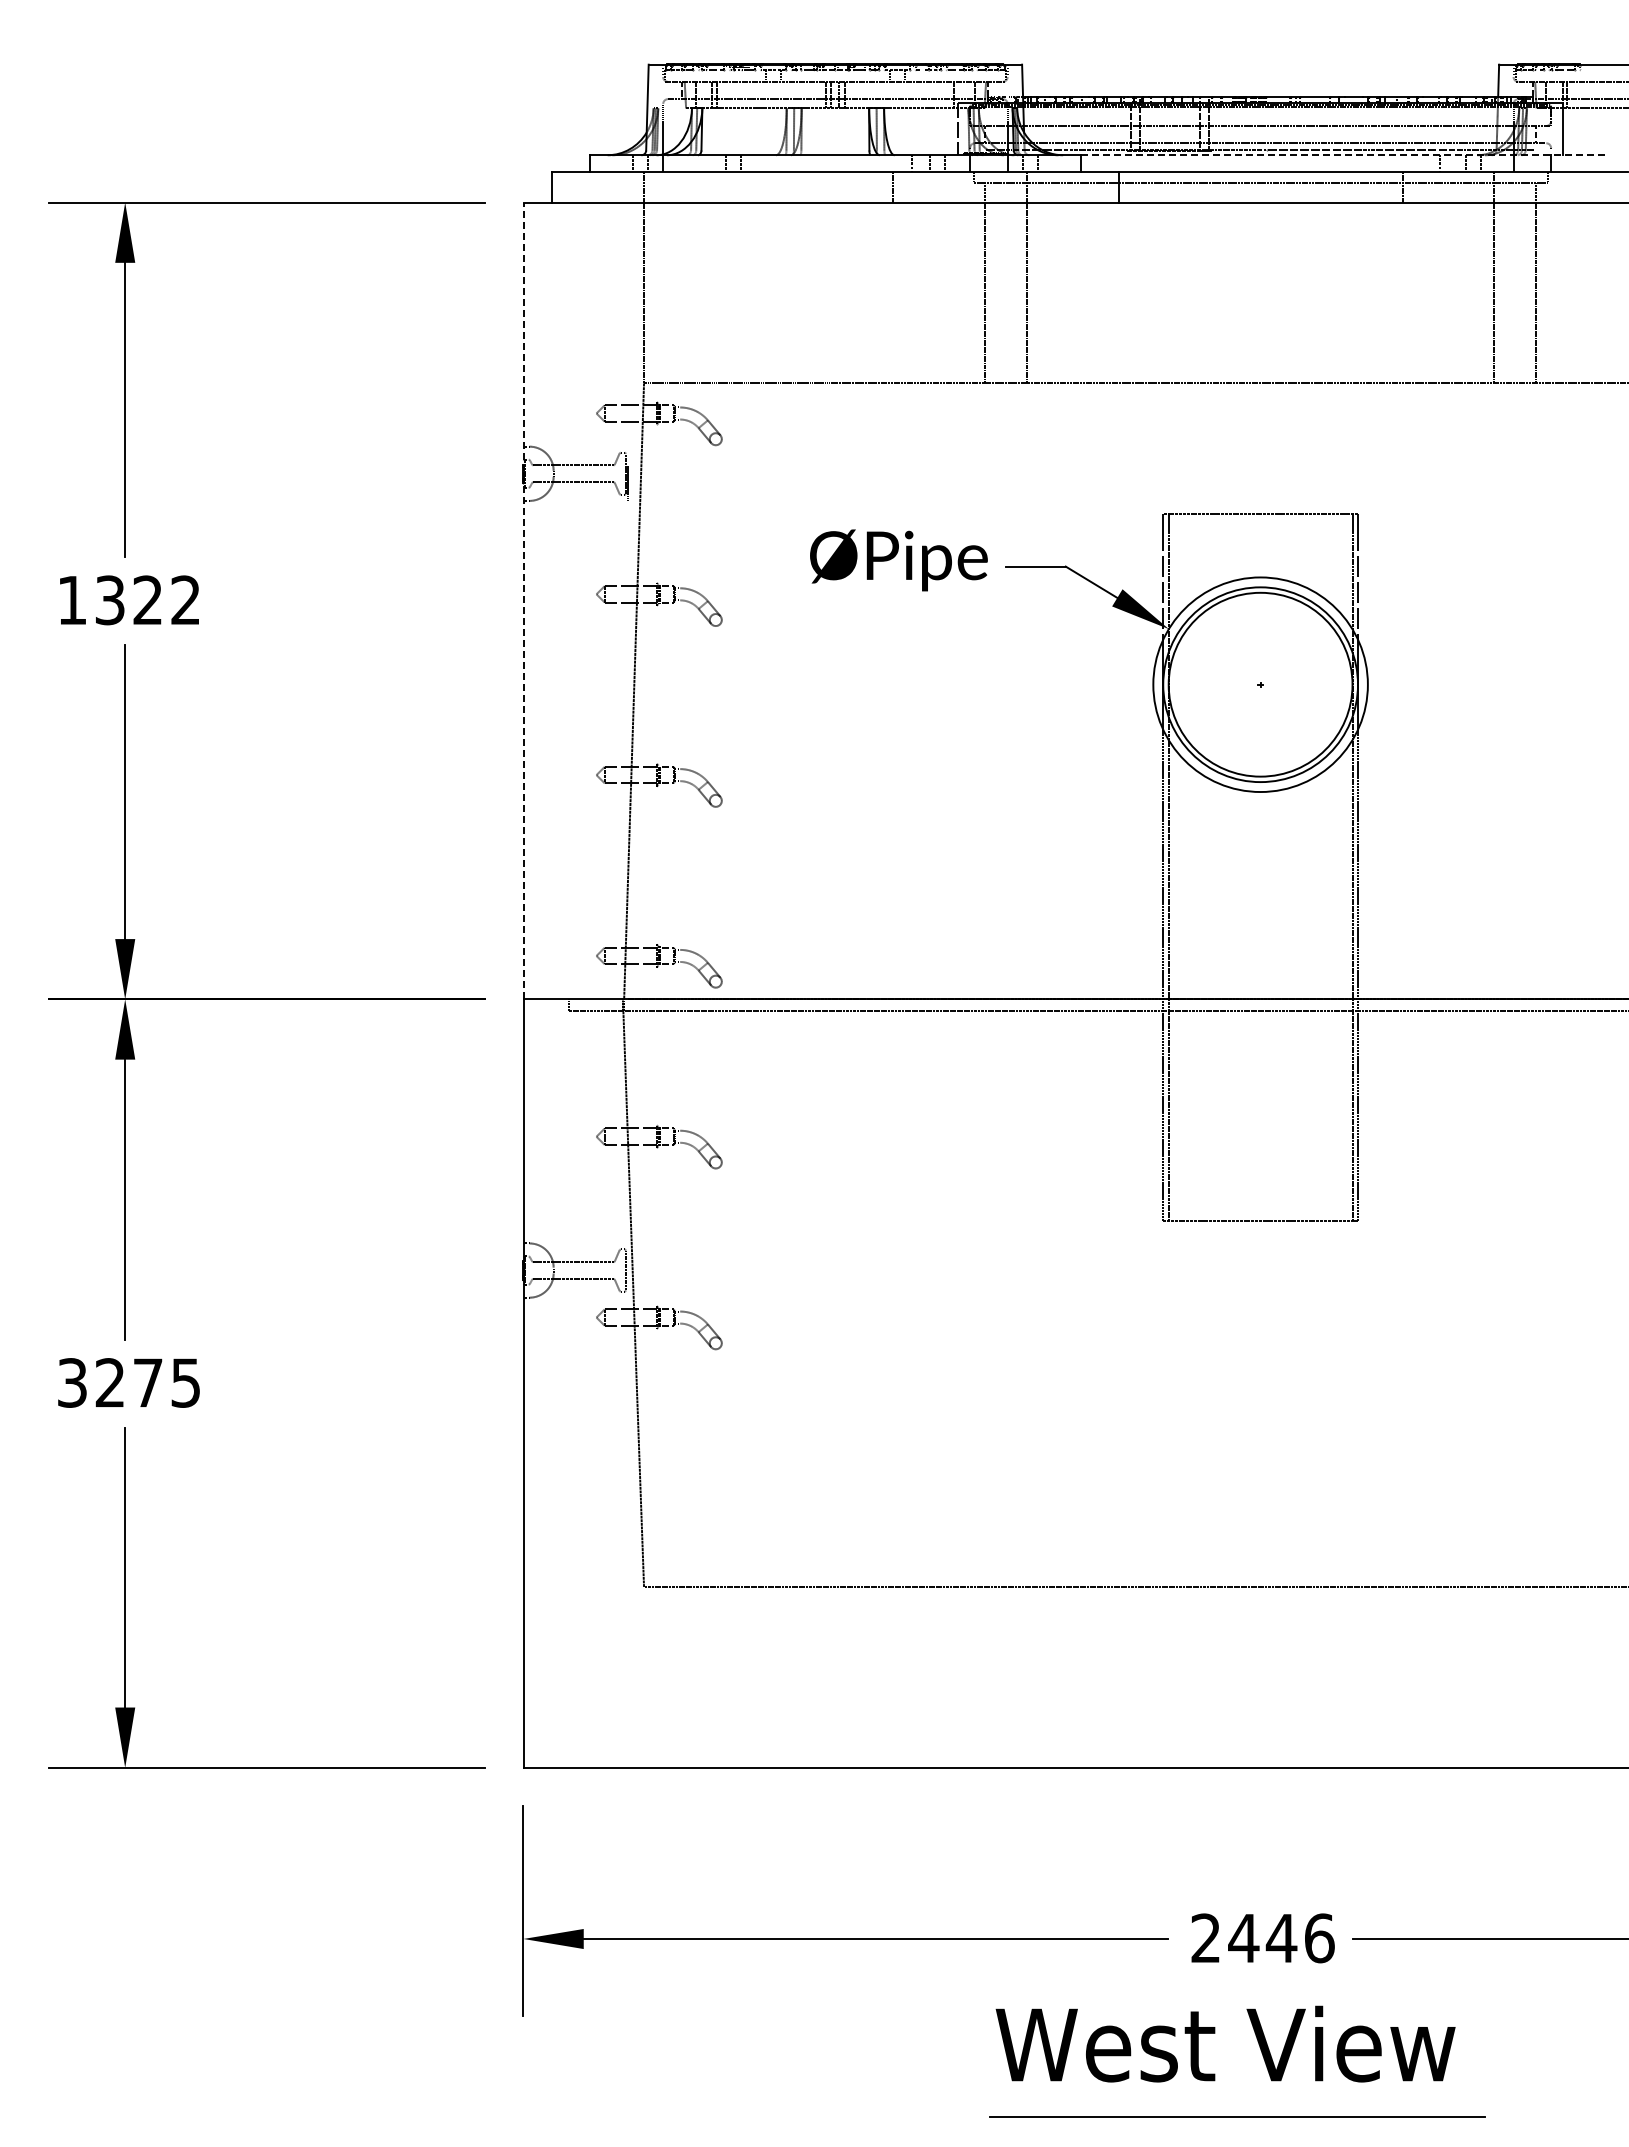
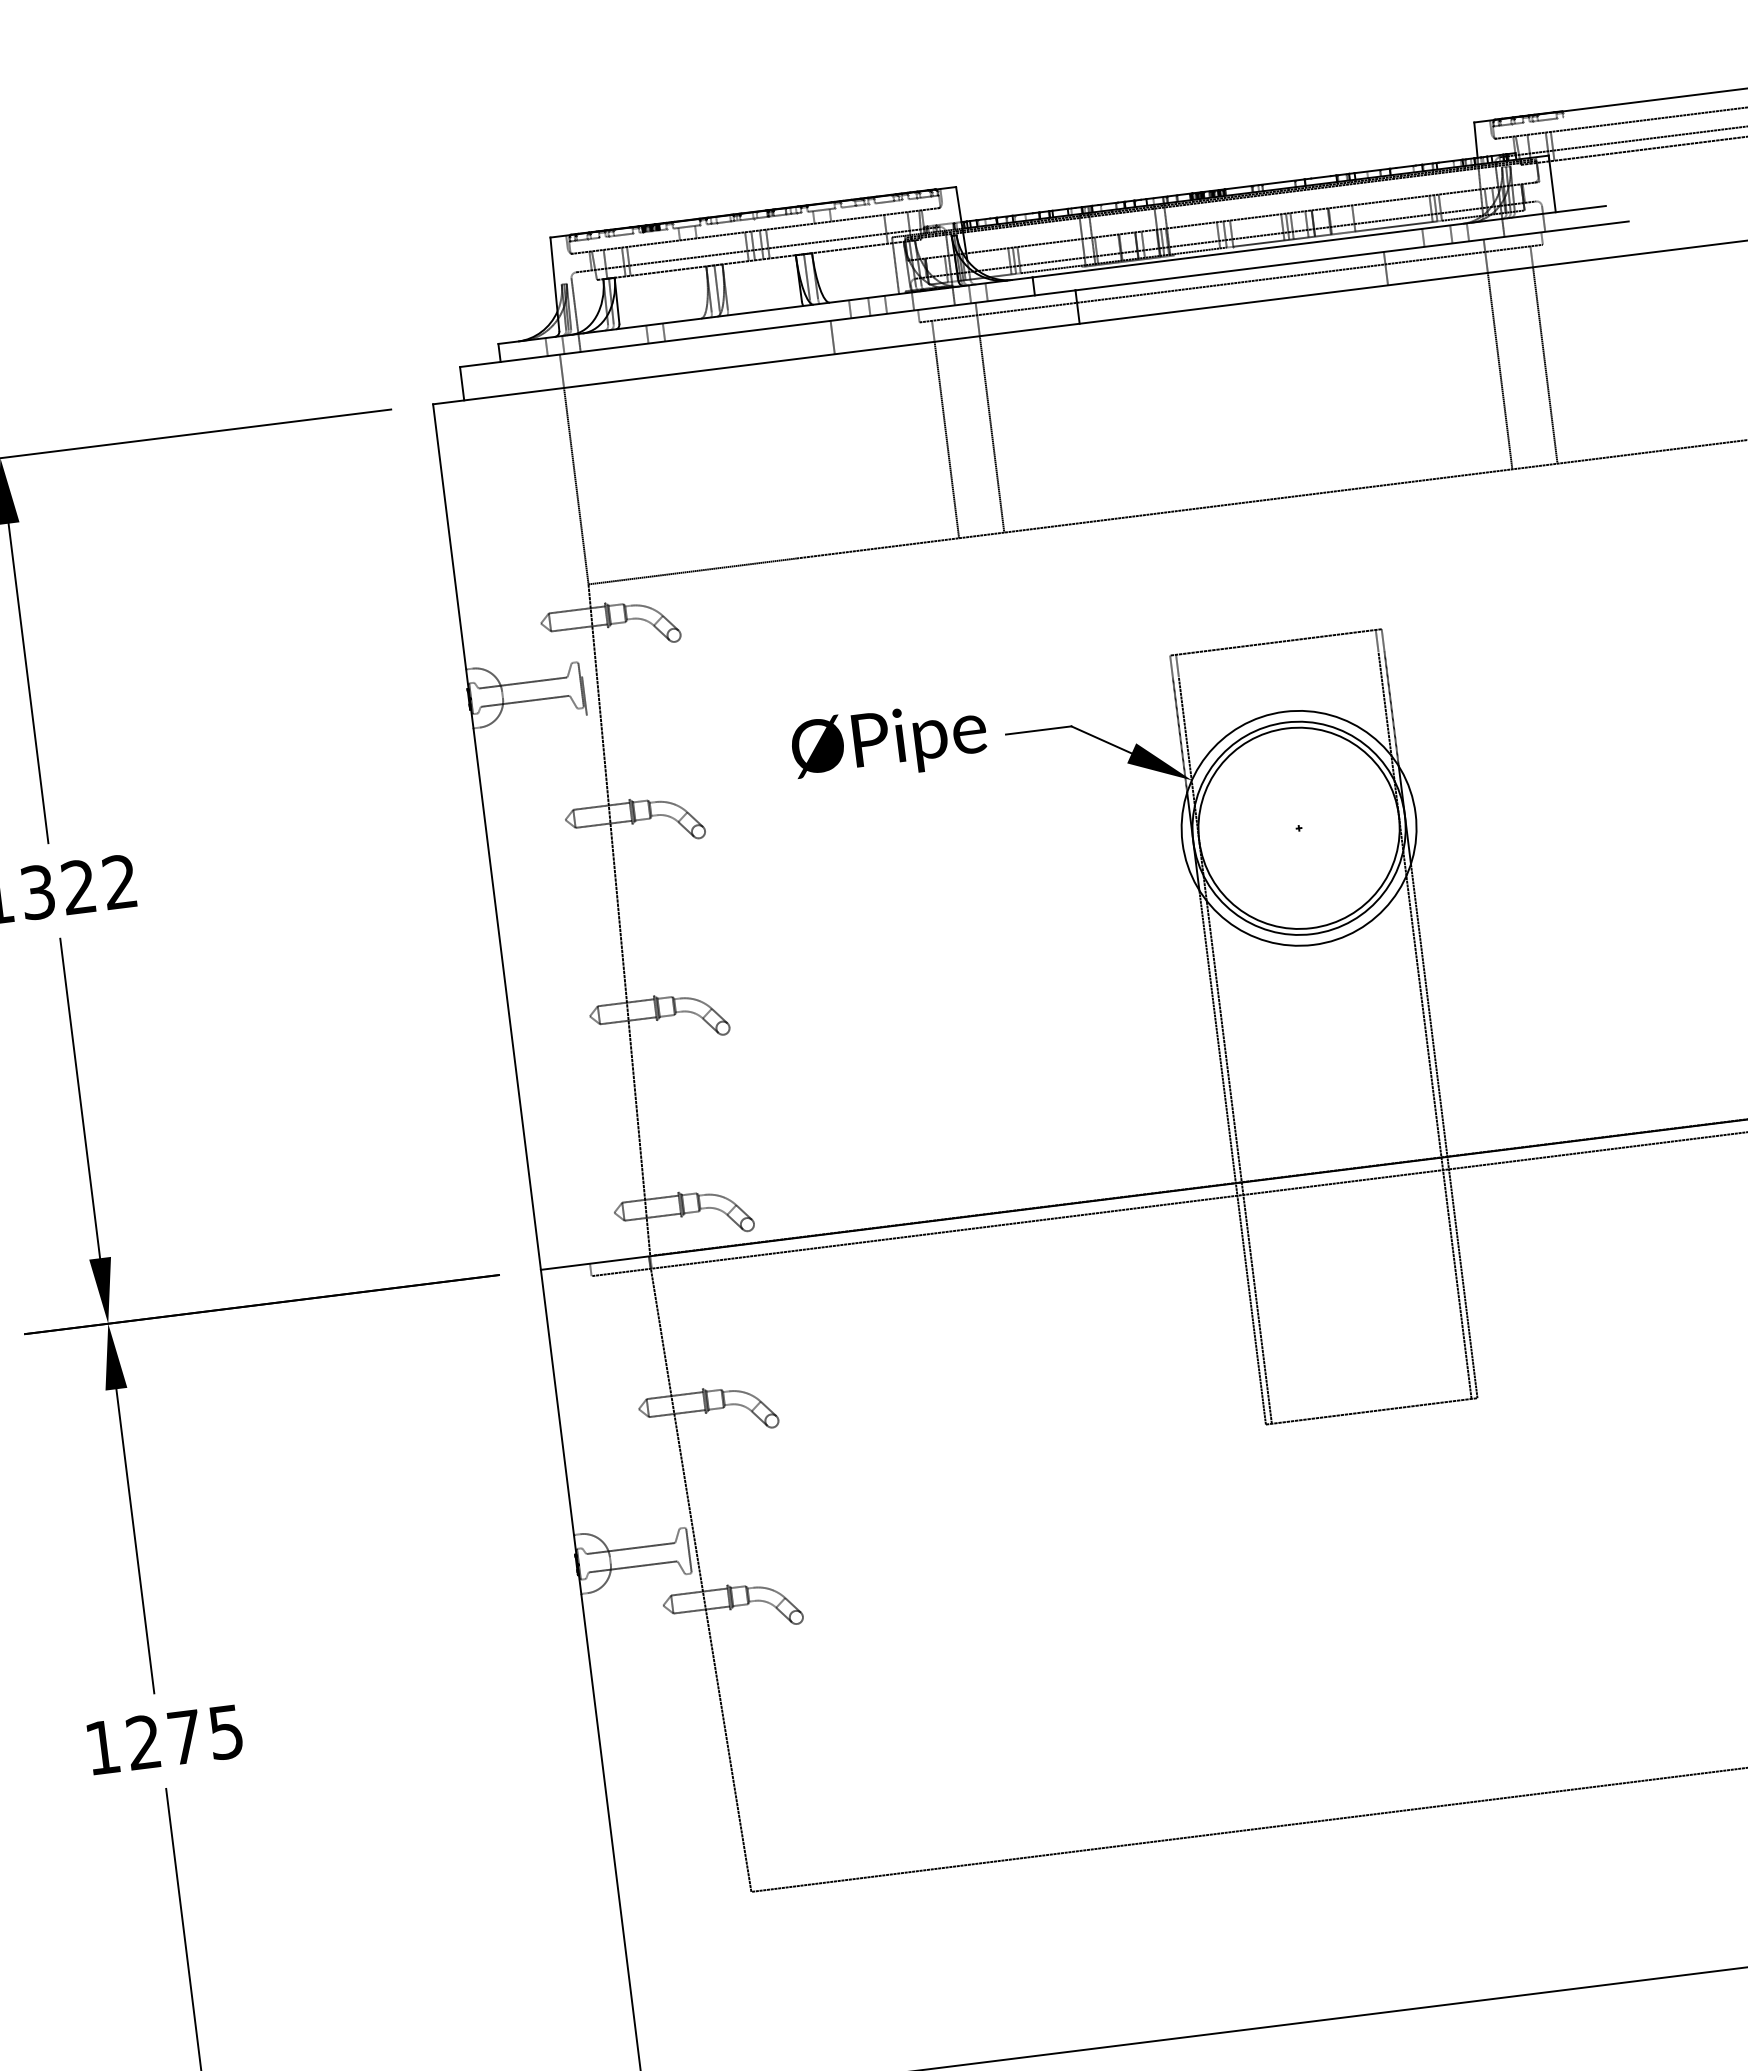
line: (1345, 155) -> (1319, 241), dashed -> solid
line: (523, 600) -> (486, 836), dashed -> solid
text: (72, 1382) -> (102, 1747), 3275 -> 1275

